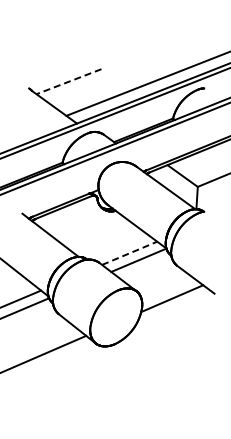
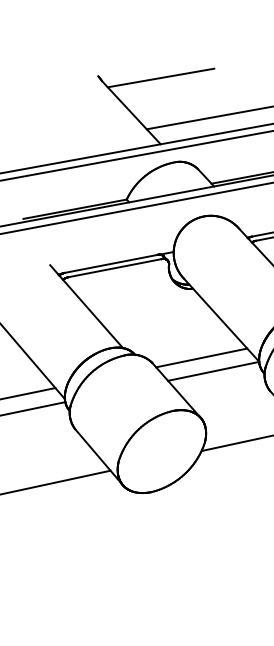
line: (69, 81) -> (161, 77), dashed -> solid
line: (129, 253) -> (201, 358), dashed -> solid

